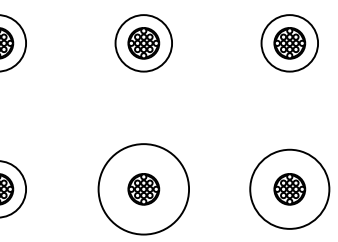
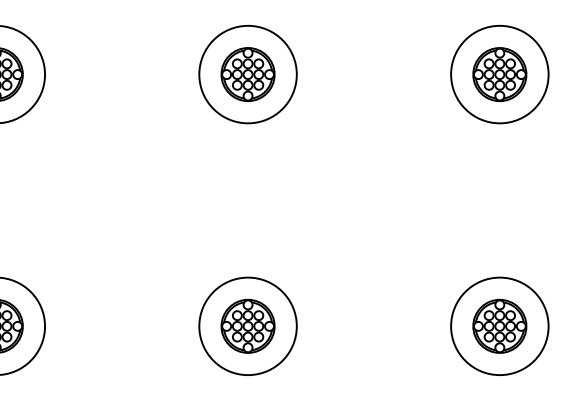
circle: (143, 189) -> (247, 326), size x0.62
circle: (289, 189) -> (499, 326), size x0.71

